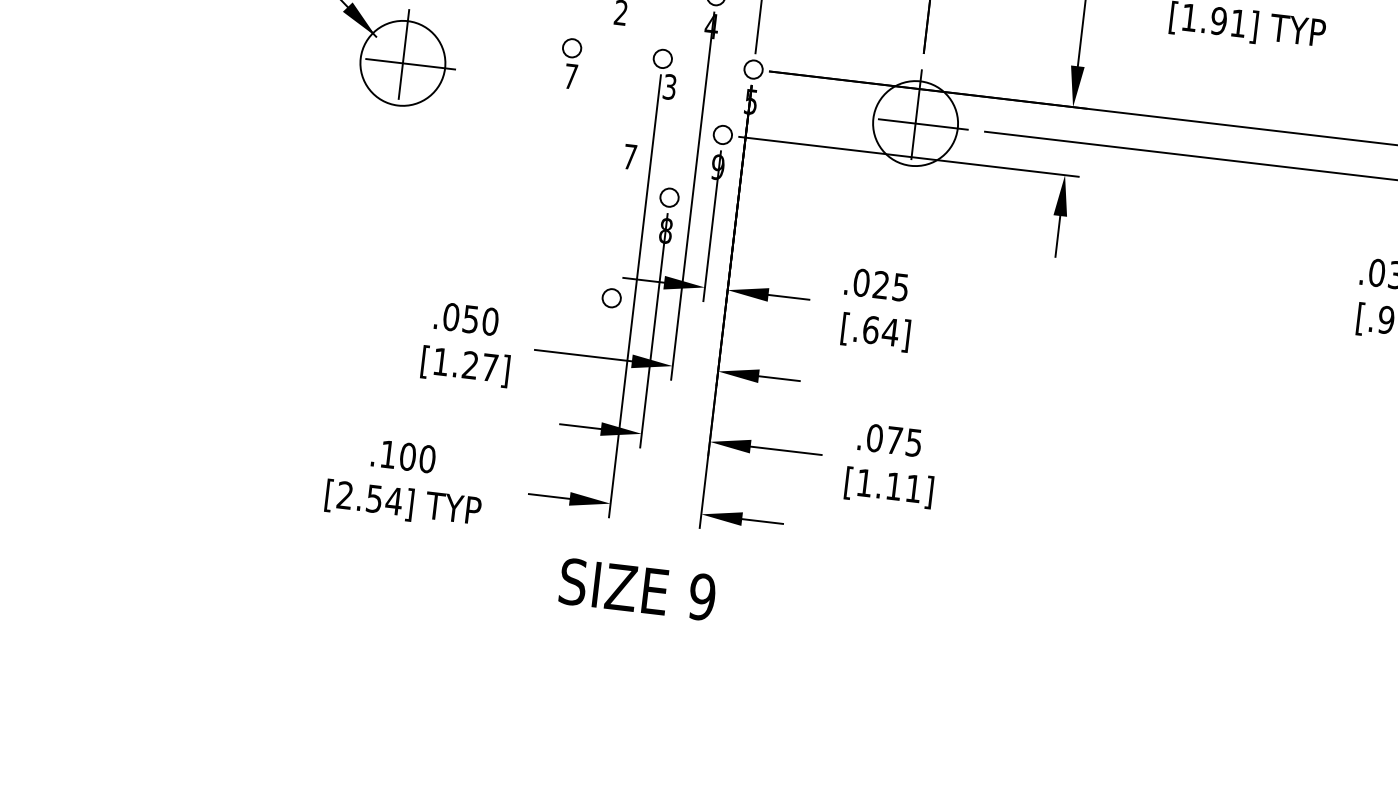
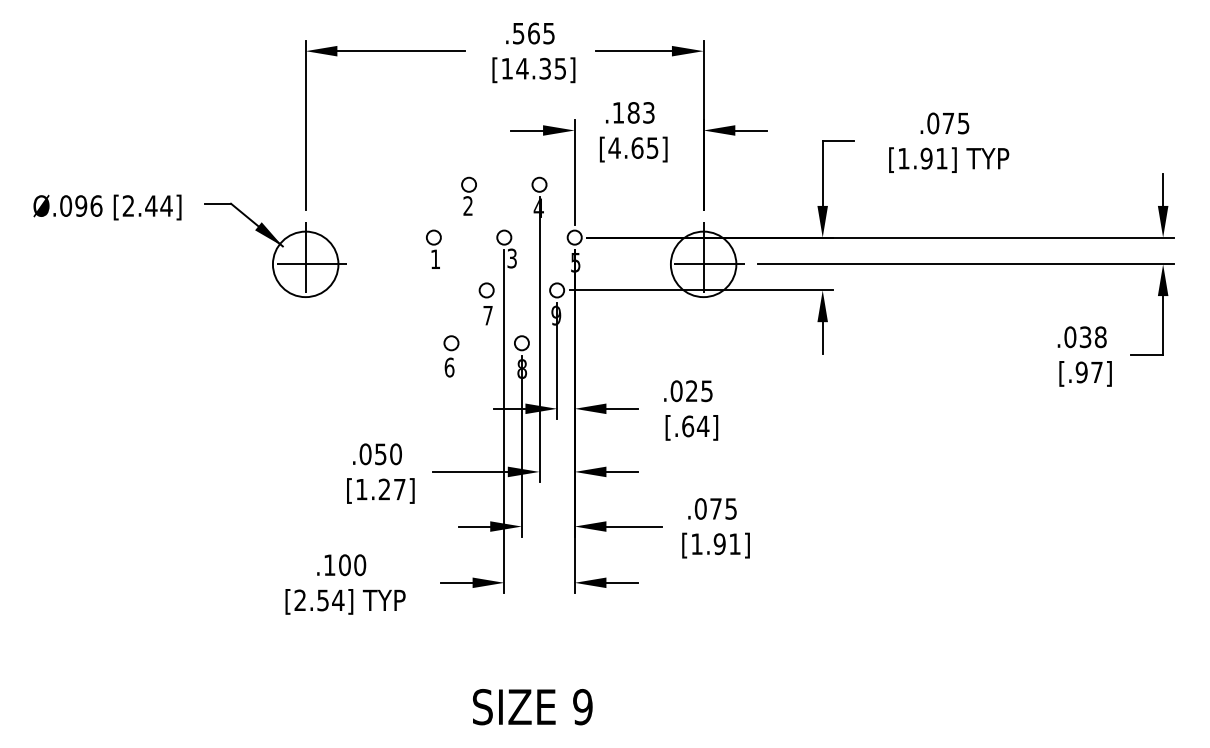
text: (571, 75) -> (435, 258), 7 -> 1
part: (576, 204) -> (451, 356), added
circle: (611, 298) -> (486, 290), moved
text: (893, 486) -> (719, 544), [1.11] -> [1.91]
text: (637, 589) -> (532, 707), moved

